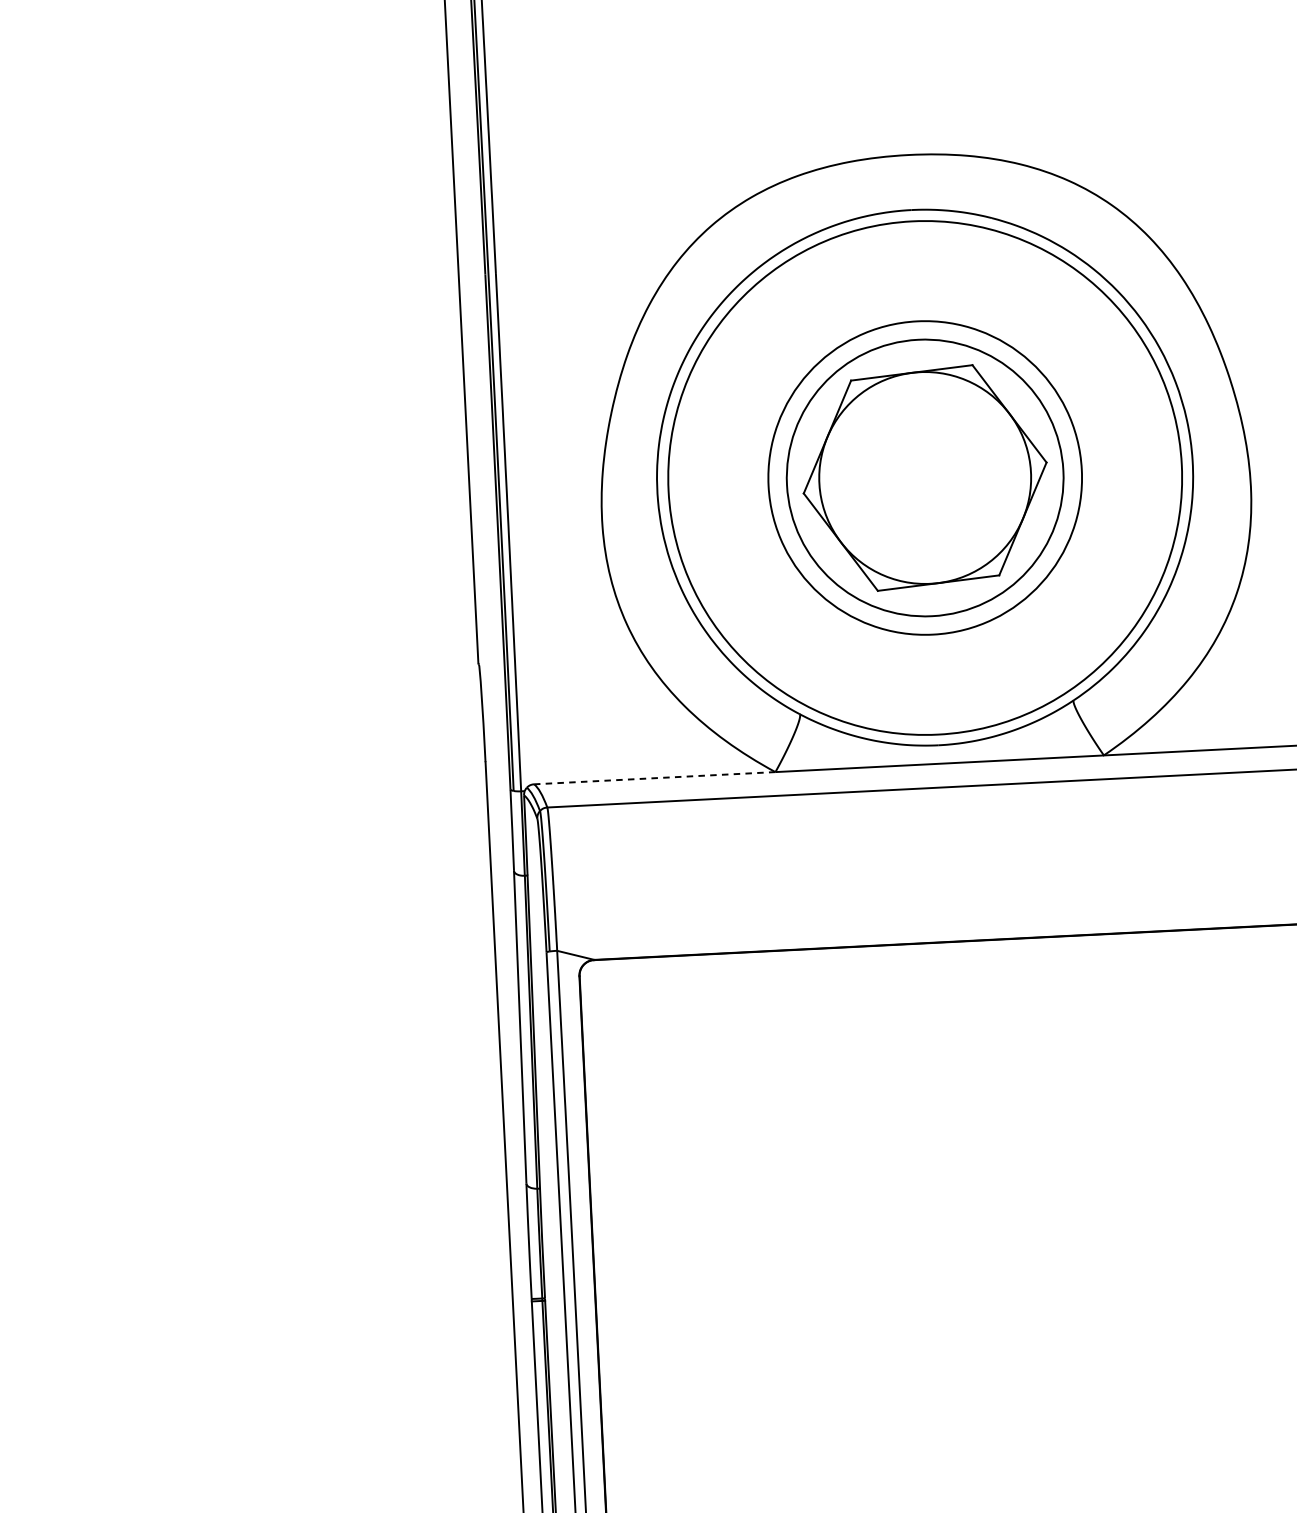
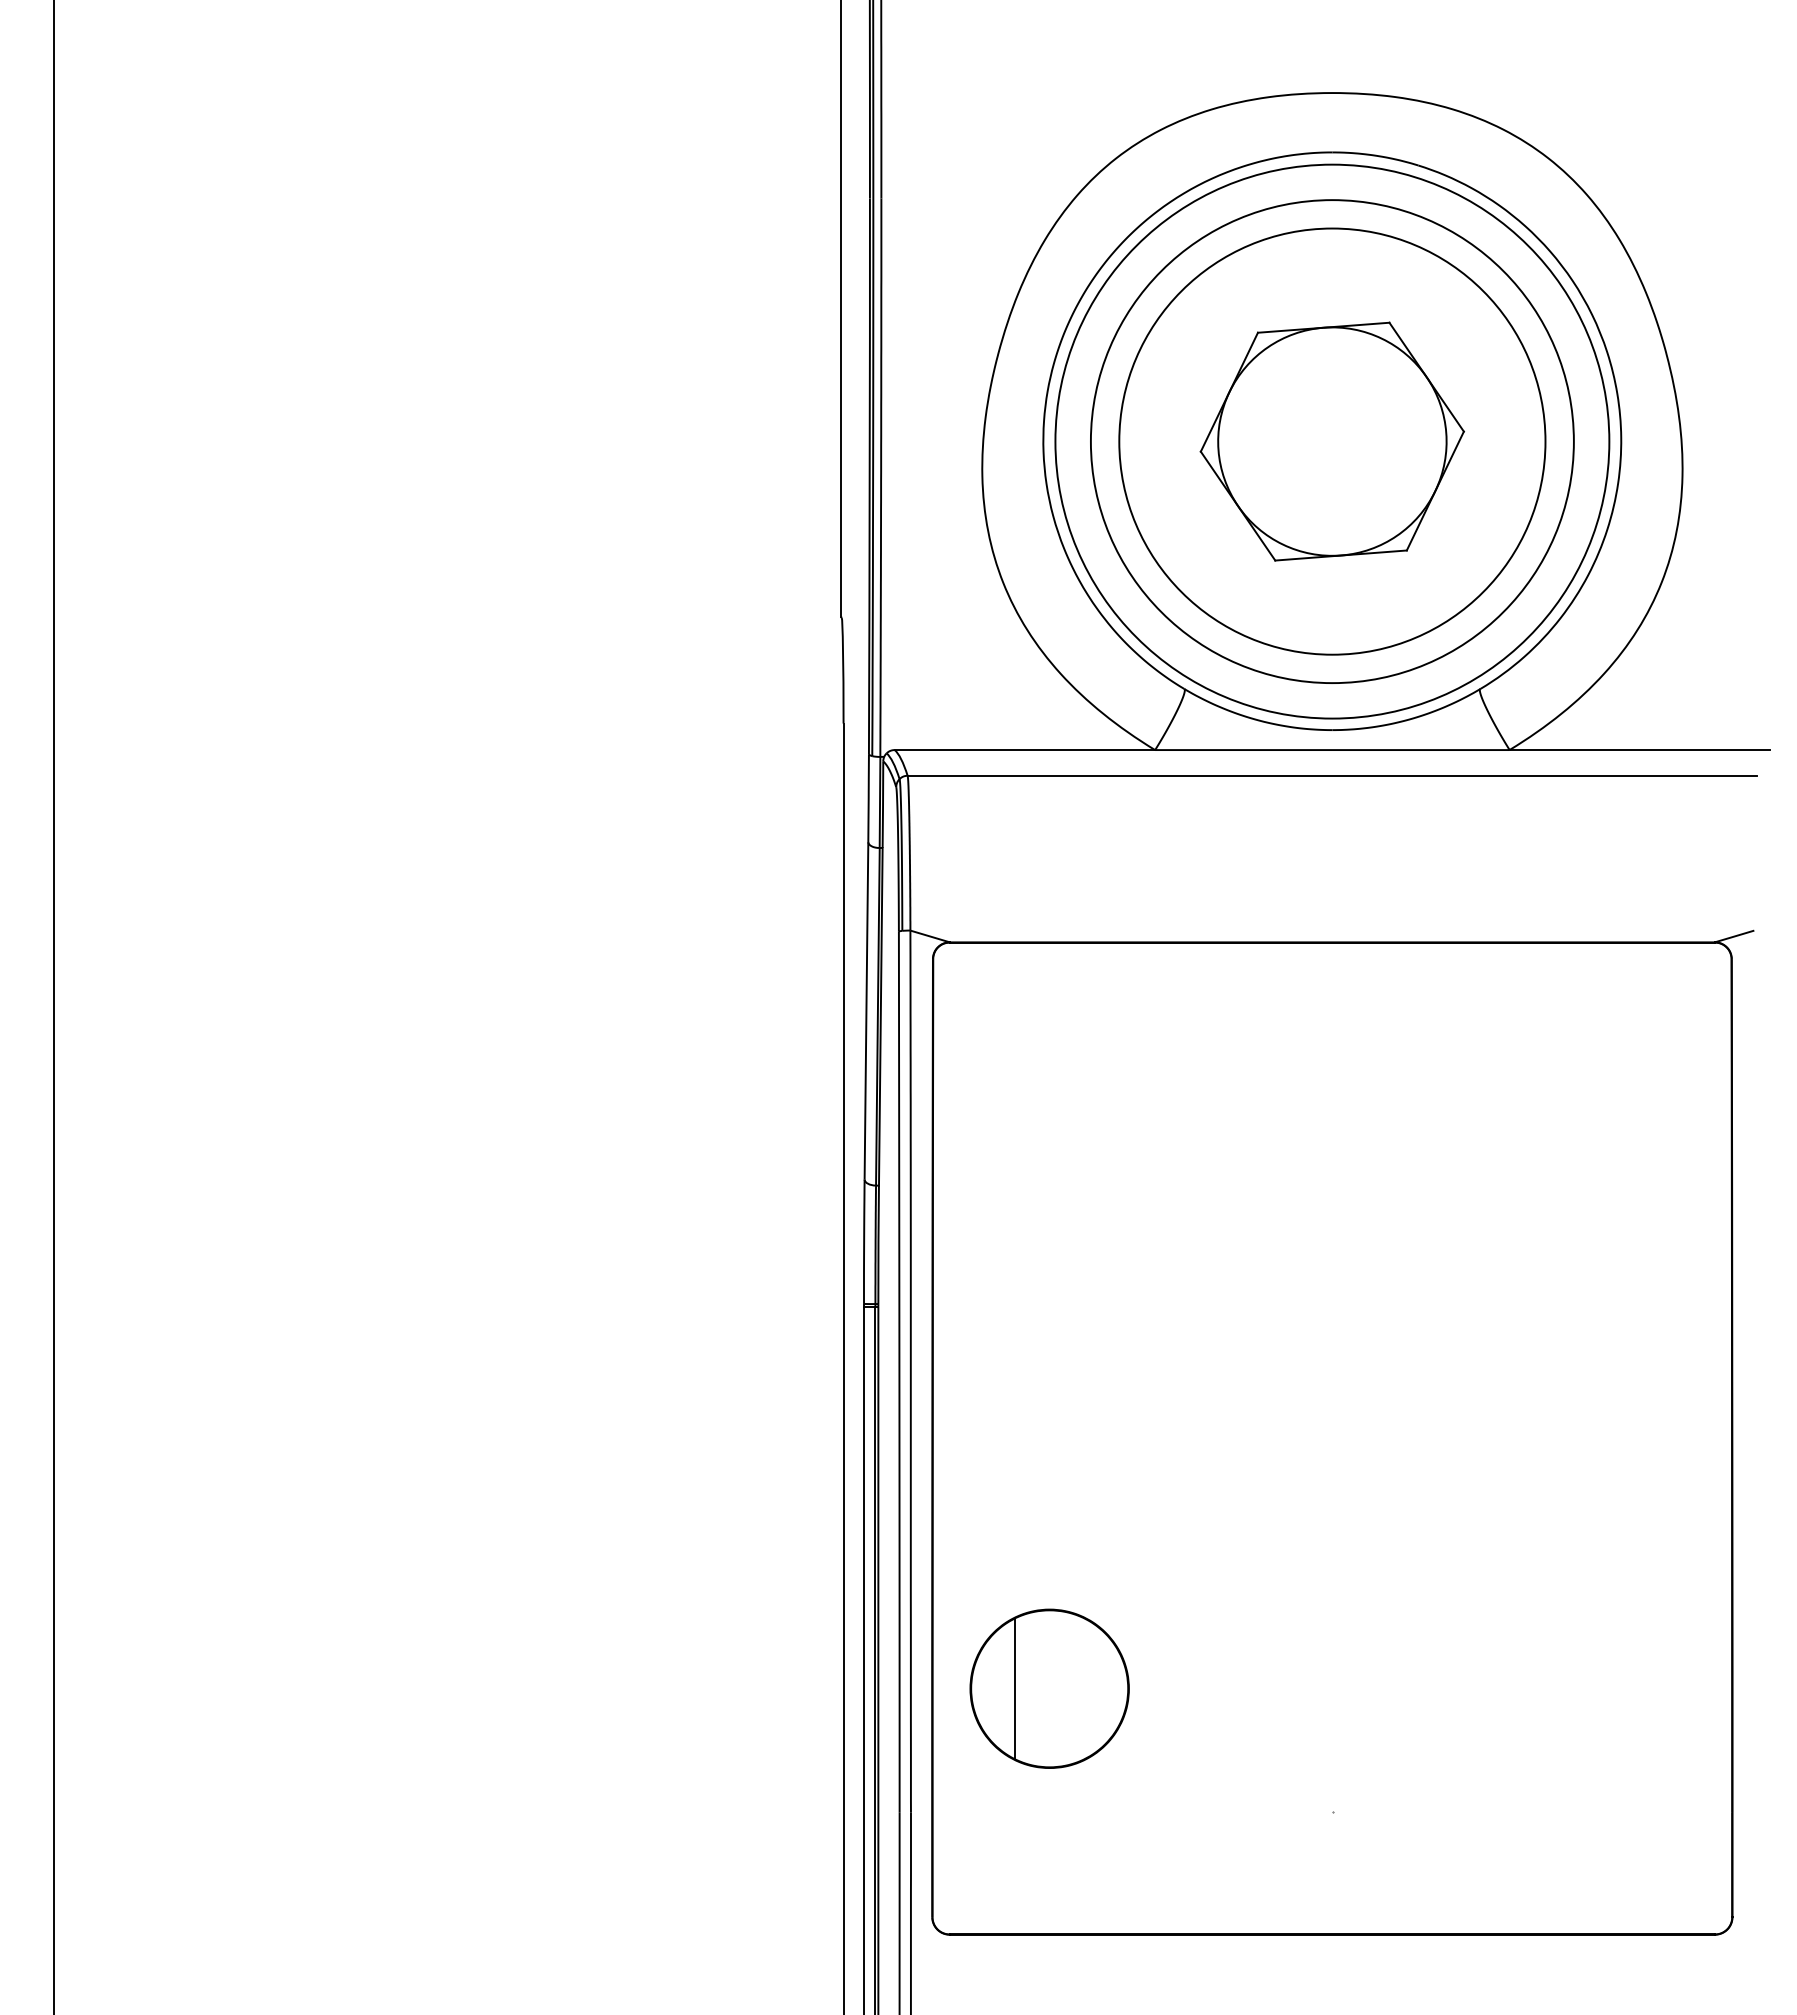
circle: (924, 477) -> (1331, 441), size x1.43
circle: (925, 477) -> (1332, 441), size x1.43
line: (654, 778) -> (1024, 750), dashed -> solid

